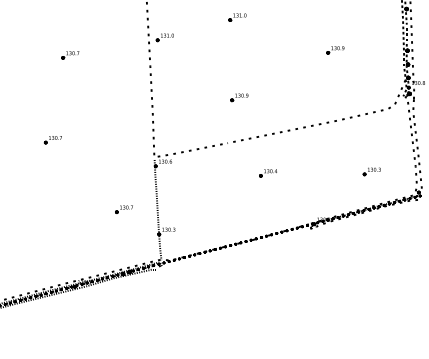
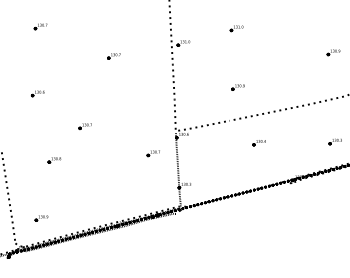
part: (335, 50) -> (333, 52), moved
part: (51, 140) -> (84, 126), moved
part: (122, 209) -> (152, 153), moved

